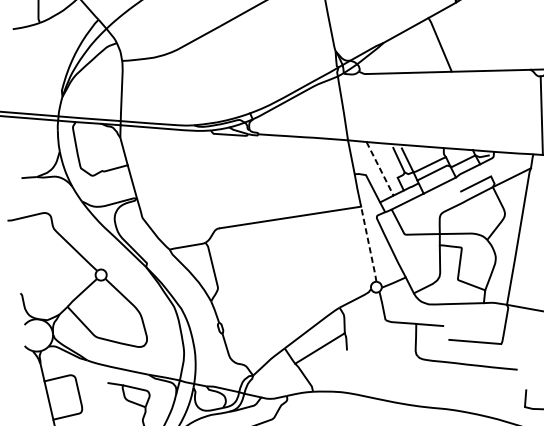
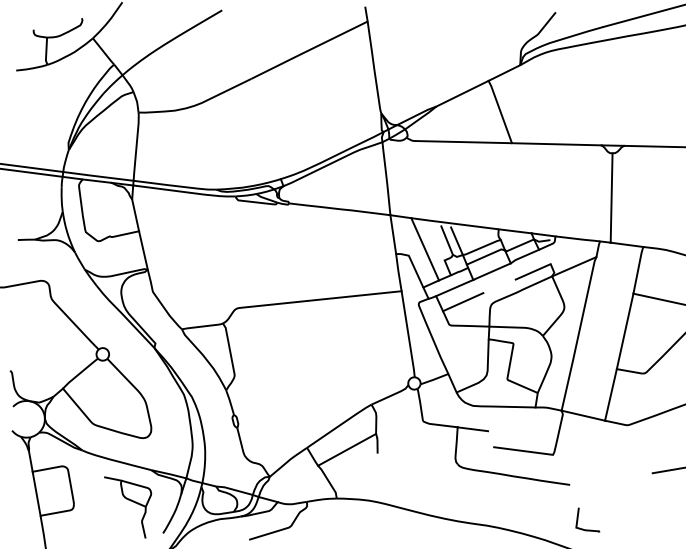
line: (380, 168) -> (425, 249), dashed -> solid
line: (415, 213) -> (462, 302), added
line: (369, 244) -> (408, 334), dashed -> solid

